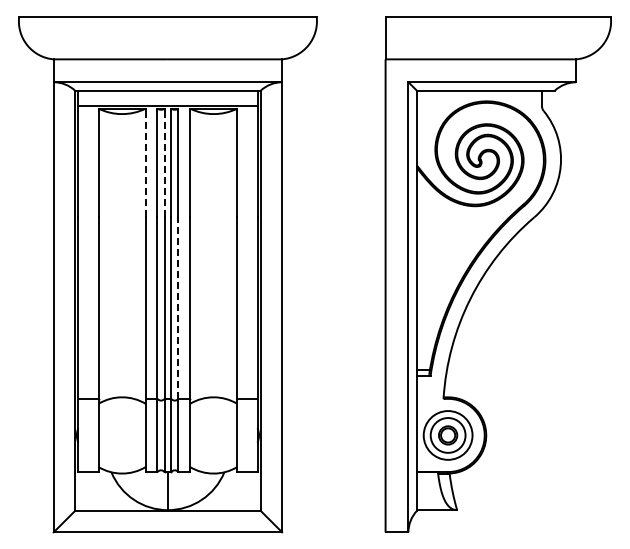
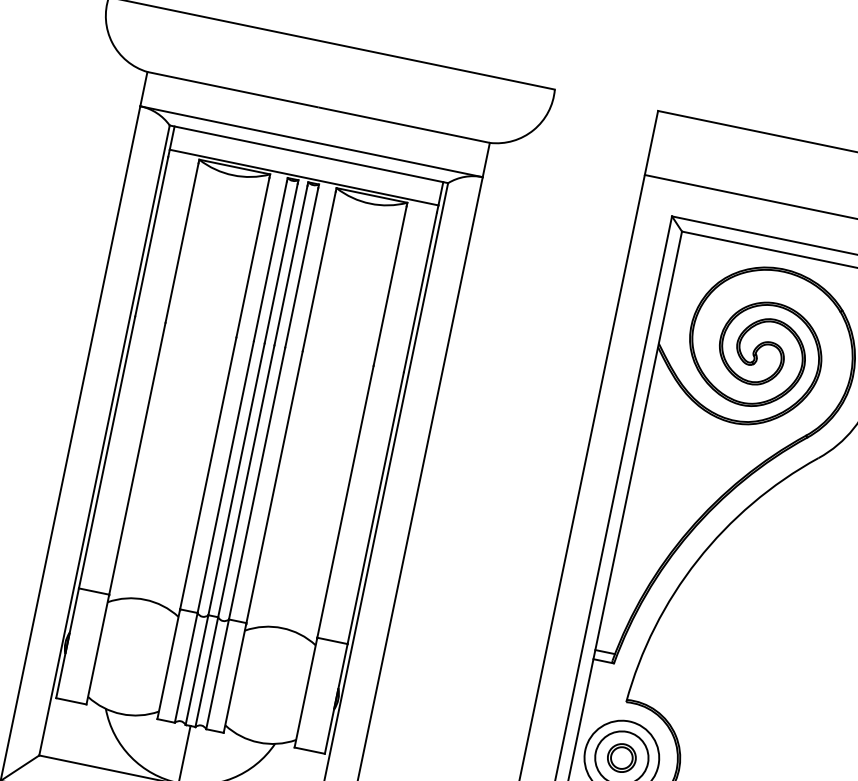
line: (145, 163) -> (252, 256), dashed -> solid
line: (164, 163) -> (281, 262), dashed -> solid
line: (178, 308) -> (257, 484), dashed -> solid

